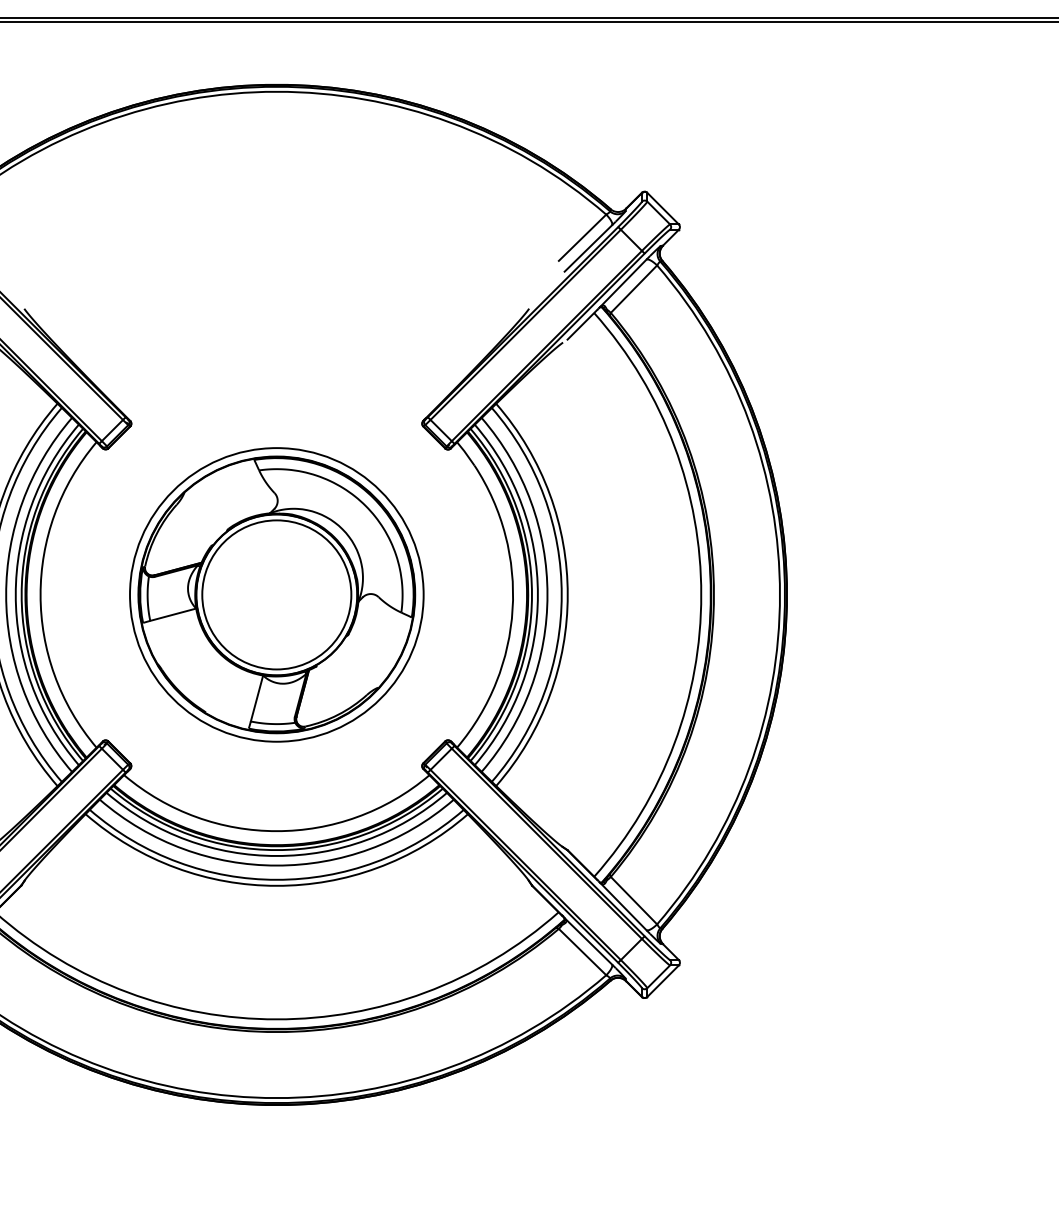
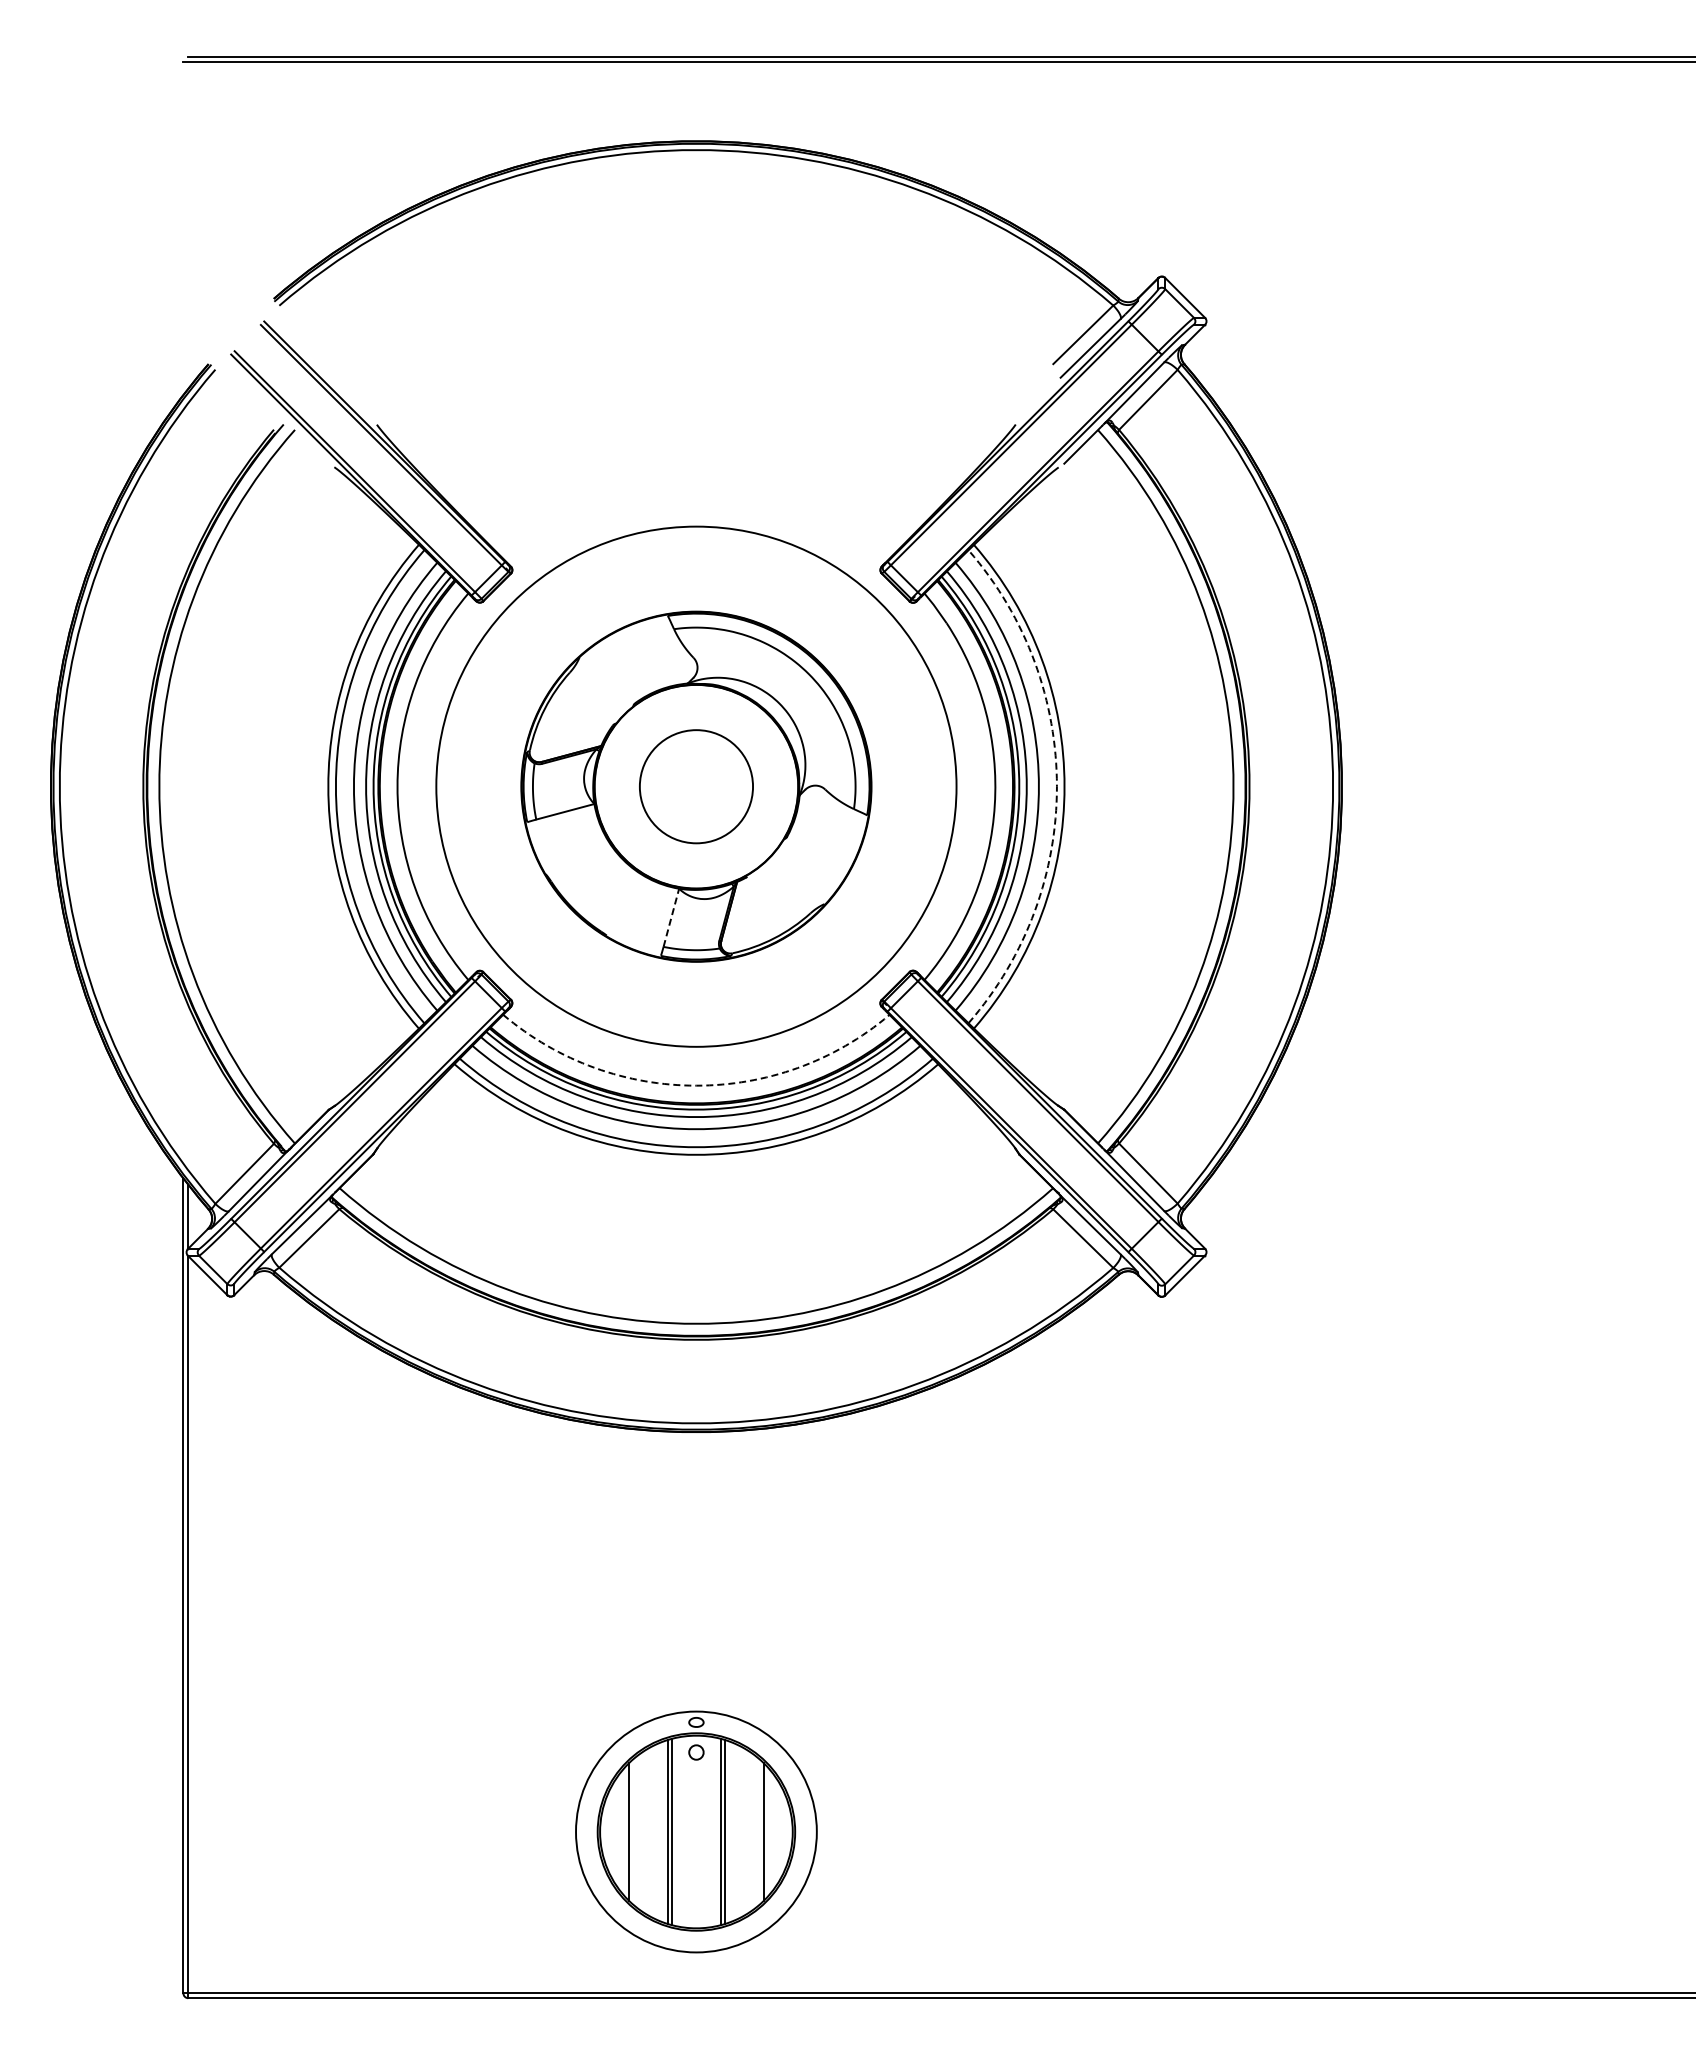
circle: (276, 594) -> (696, 786), size x0.6
circle: (276, 594) -> (696, 786), size x1.4
arc: (561, 594) -> (1056, 786), solid -> dashed
line: (257, 698) -> (671, 917), solid -> dashed
arc: (276, 831) -> (696, 1085), solid -> dashed

